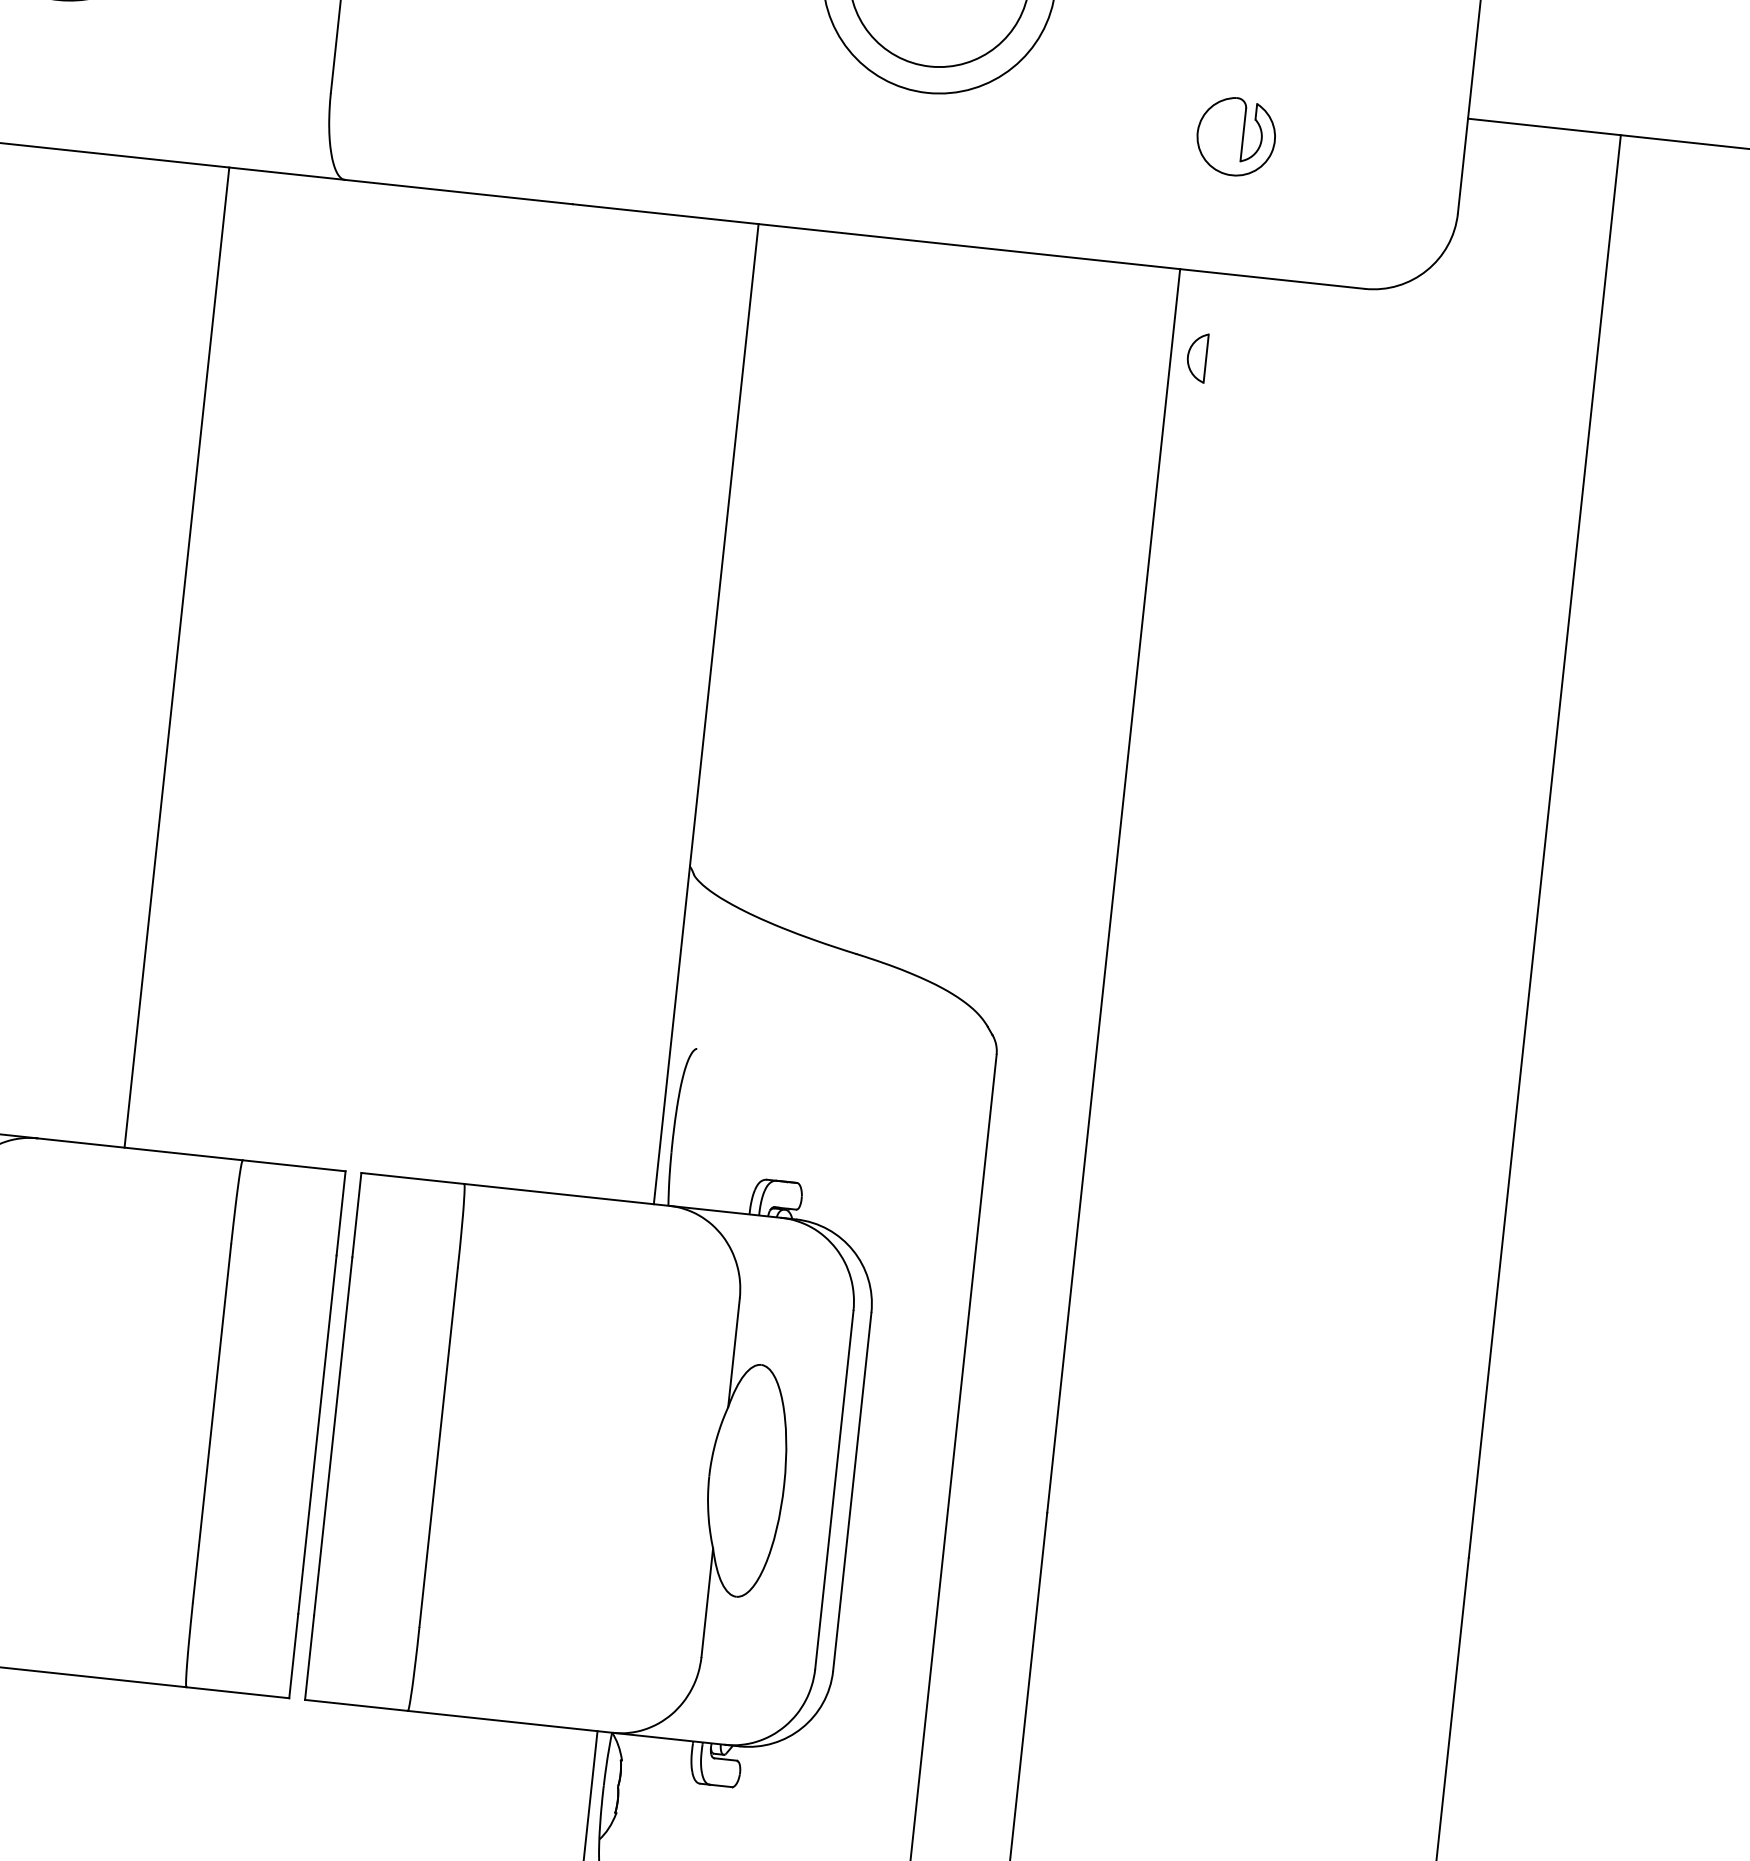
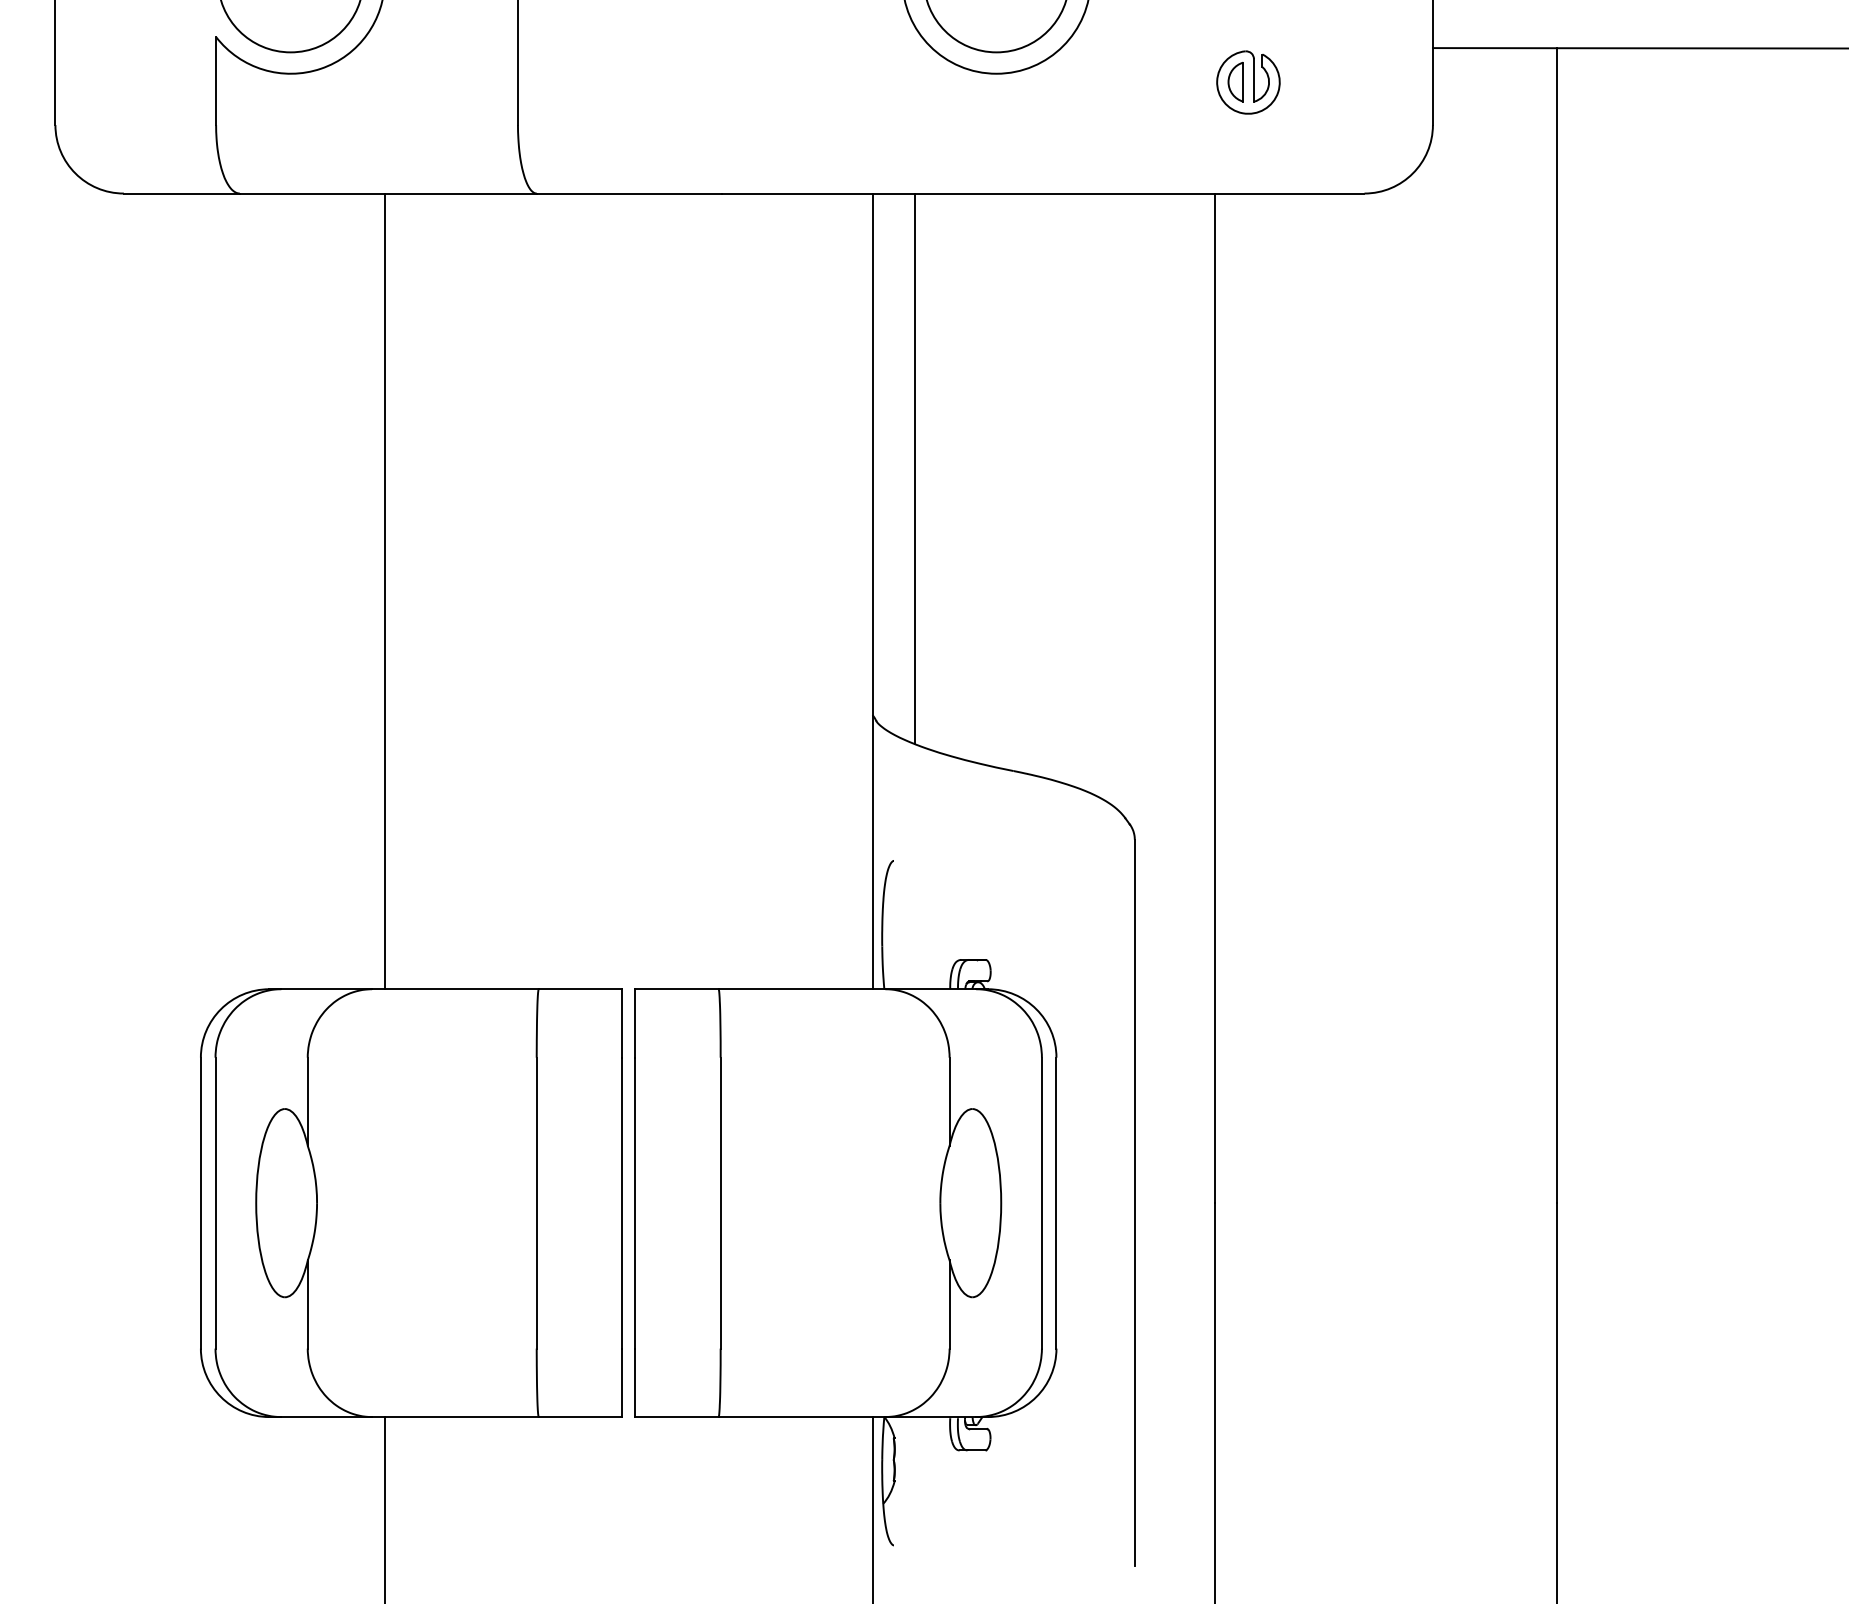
part: (1196, 356) -> (1235, 81), moved
line: (775, 568) -> (915, 468), added
line: (176, 657) -> (384, 591), moved

